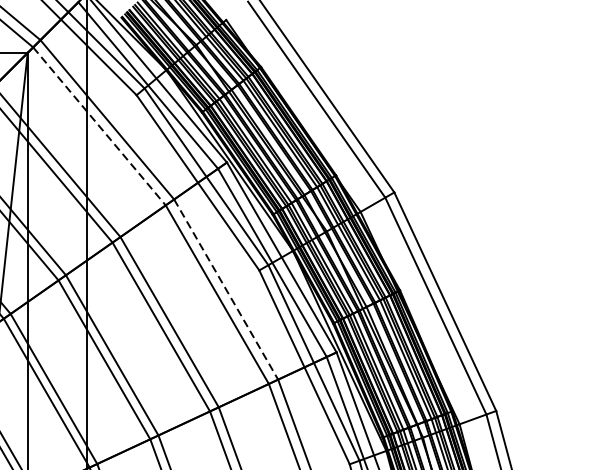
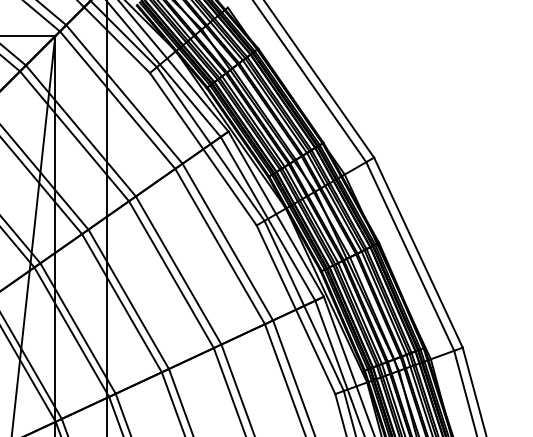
line: (99, 126) -> (117, 100), dashed -> solid
line: (226, 290) -> (228, 242), dashed -> solid

